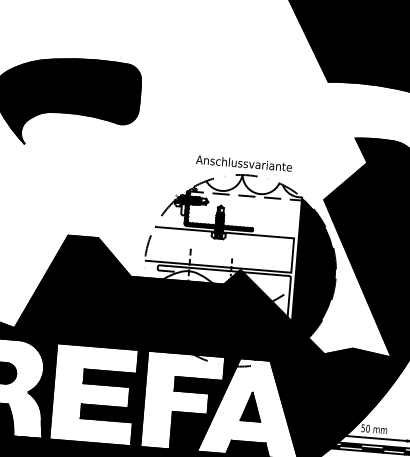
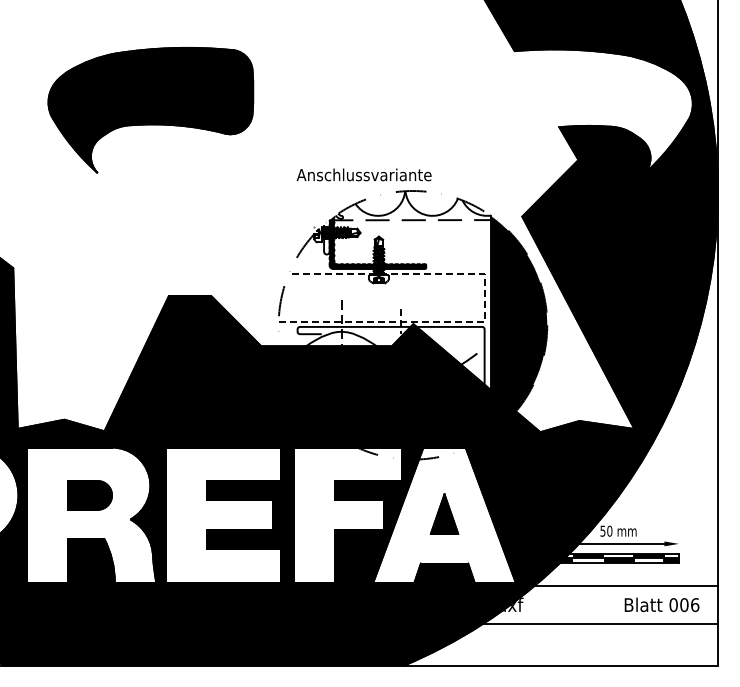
text: (243, 163) -> (363, 174), moved
line: (292, 258) -> (484, 302), solid -> dashed

